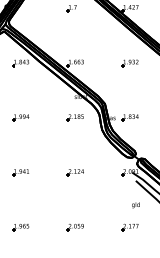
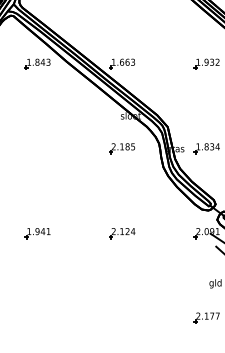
part: (20, 117) -> (37, 148), removed
part: (20, 227) -> (37, 318), removed
part: (74, 227) -> (120, 318), removed

